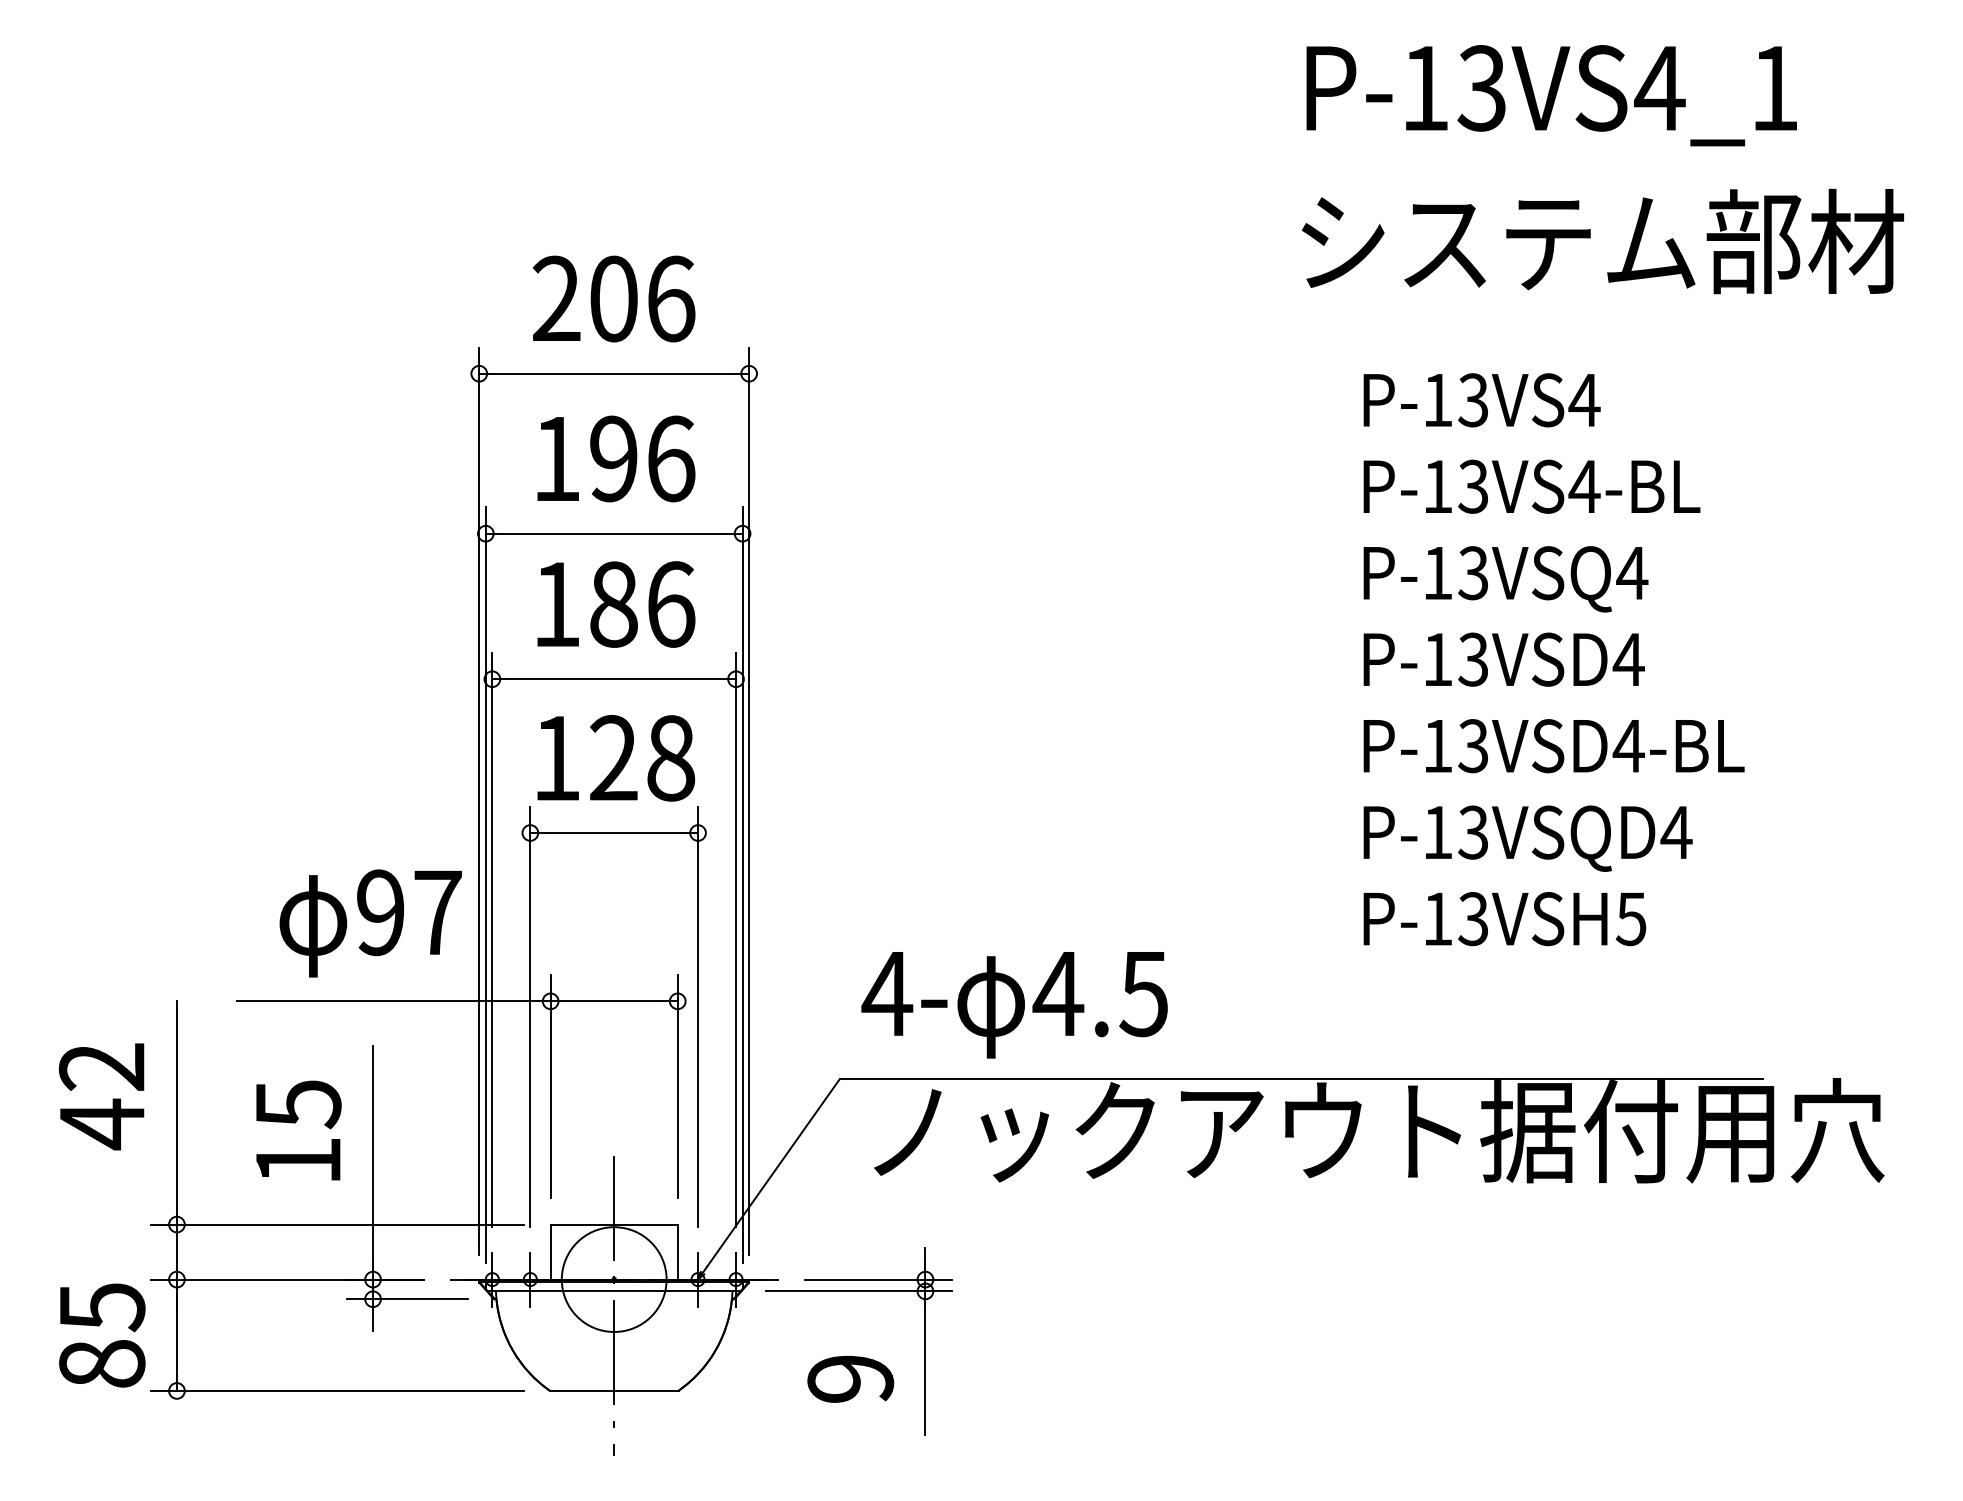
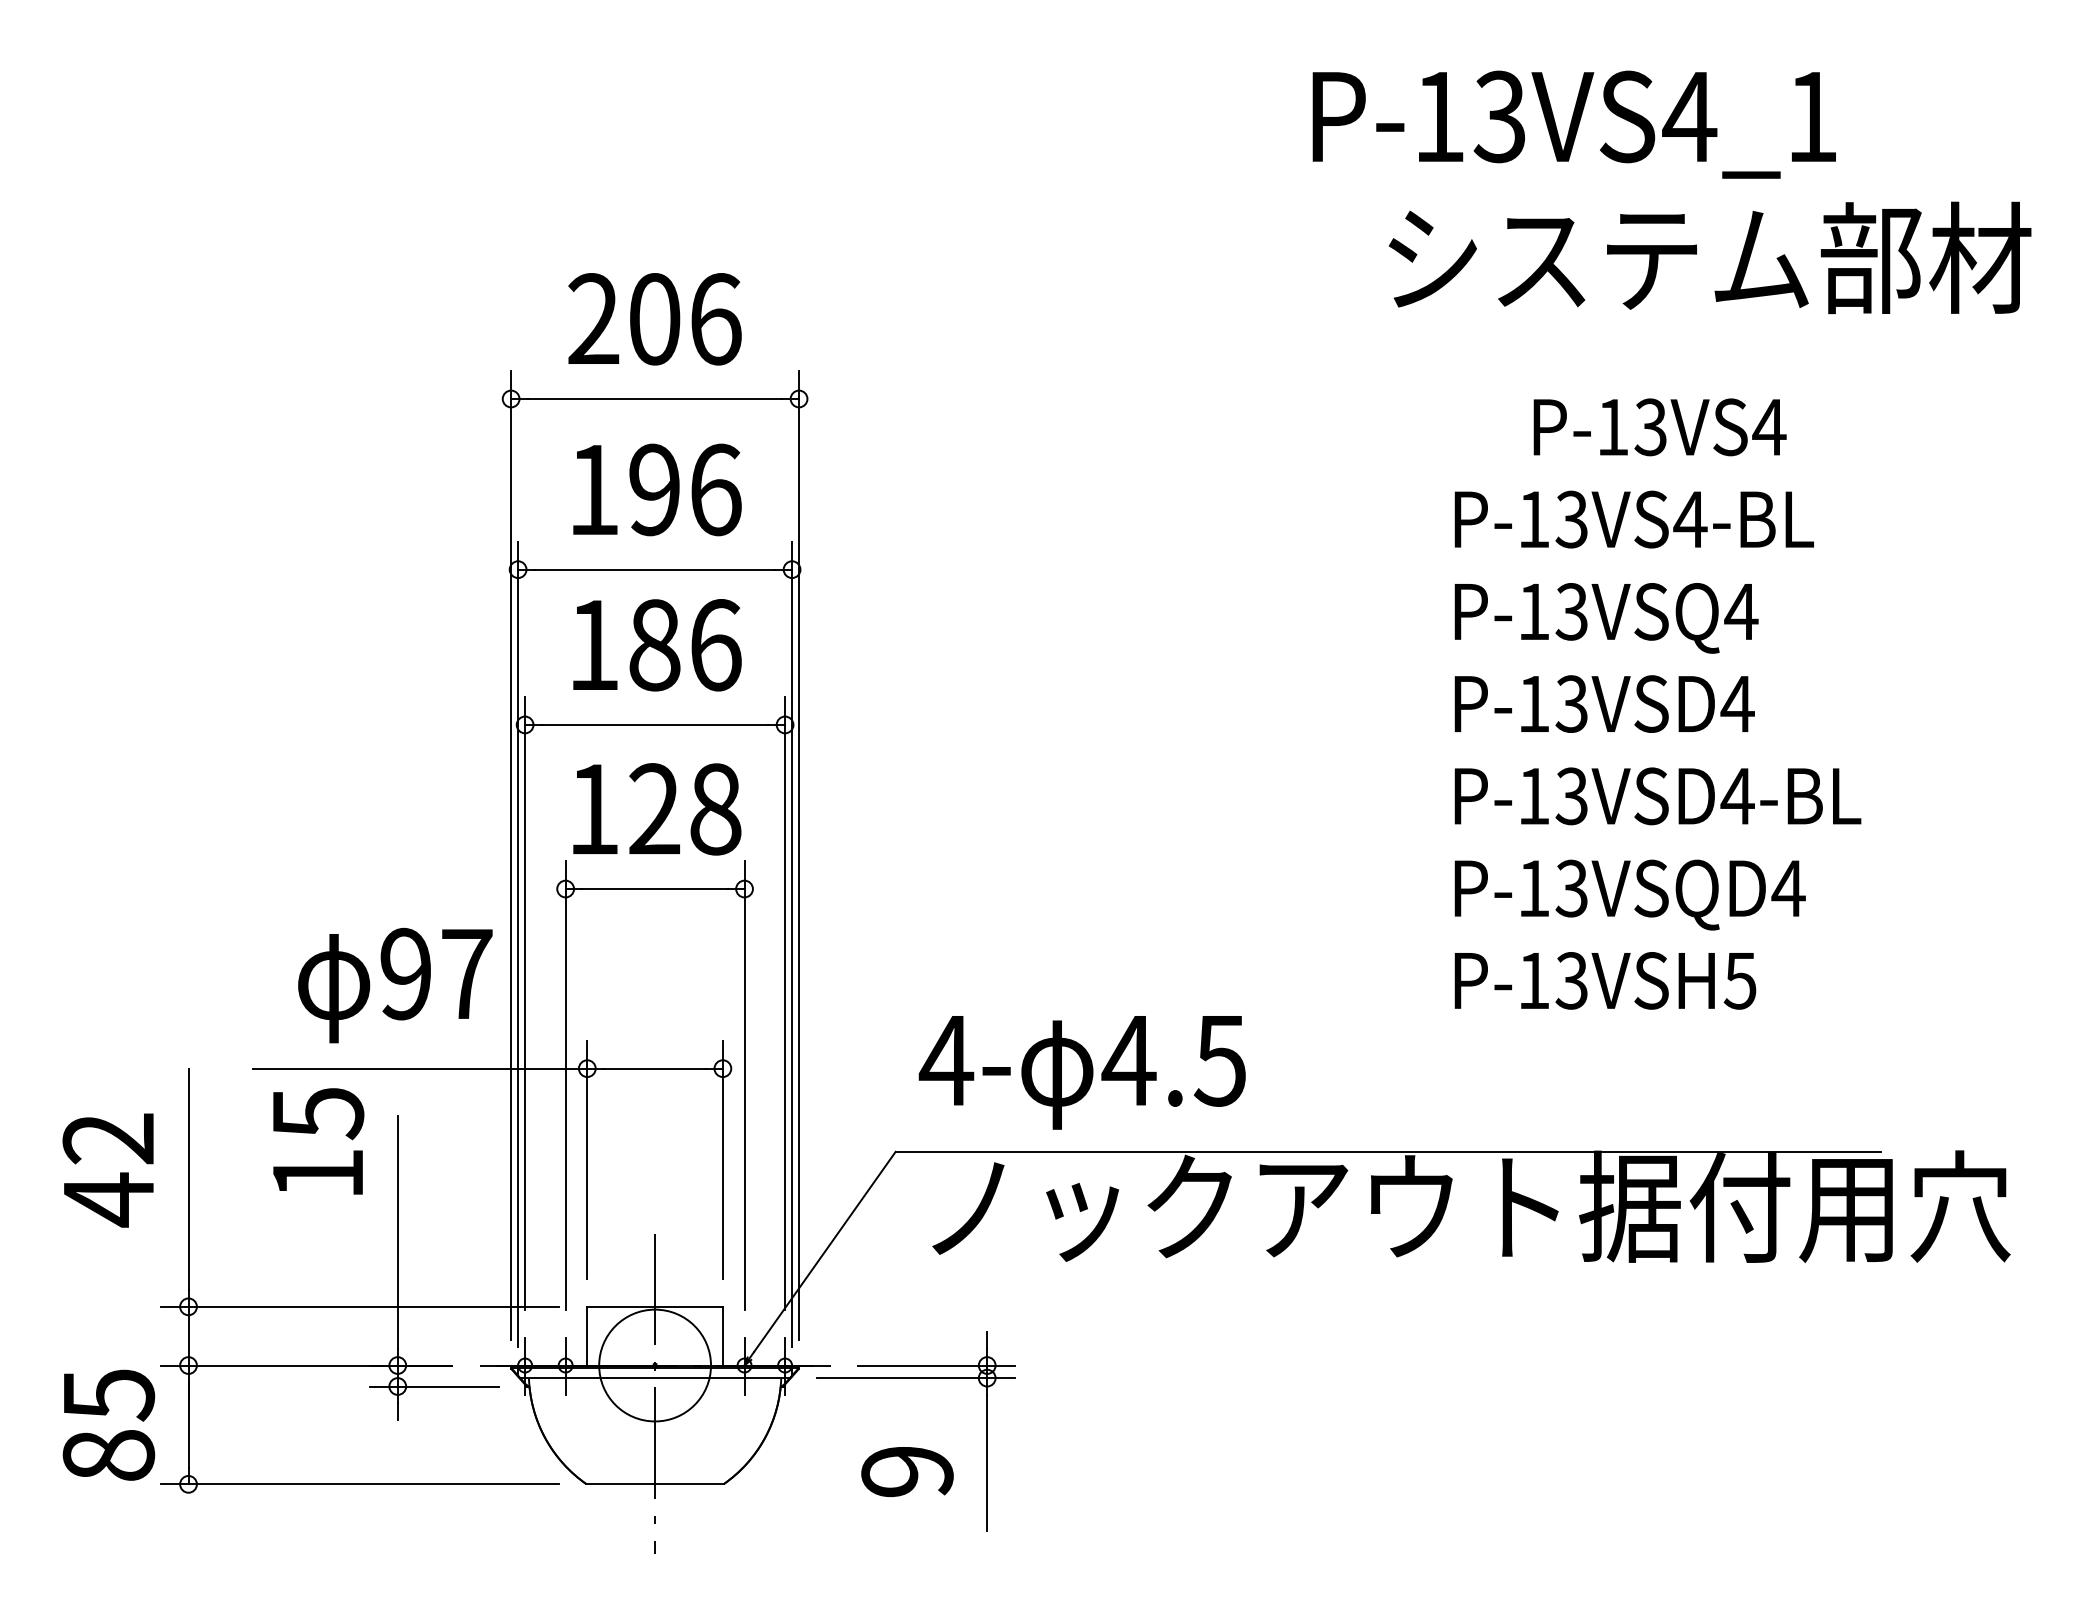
text: (1551, 95) -> (1574, 124), moved
text: (1481, 400) -> (1659, 427), moved
text: (298, 1130) -> (318, 1141), moved

